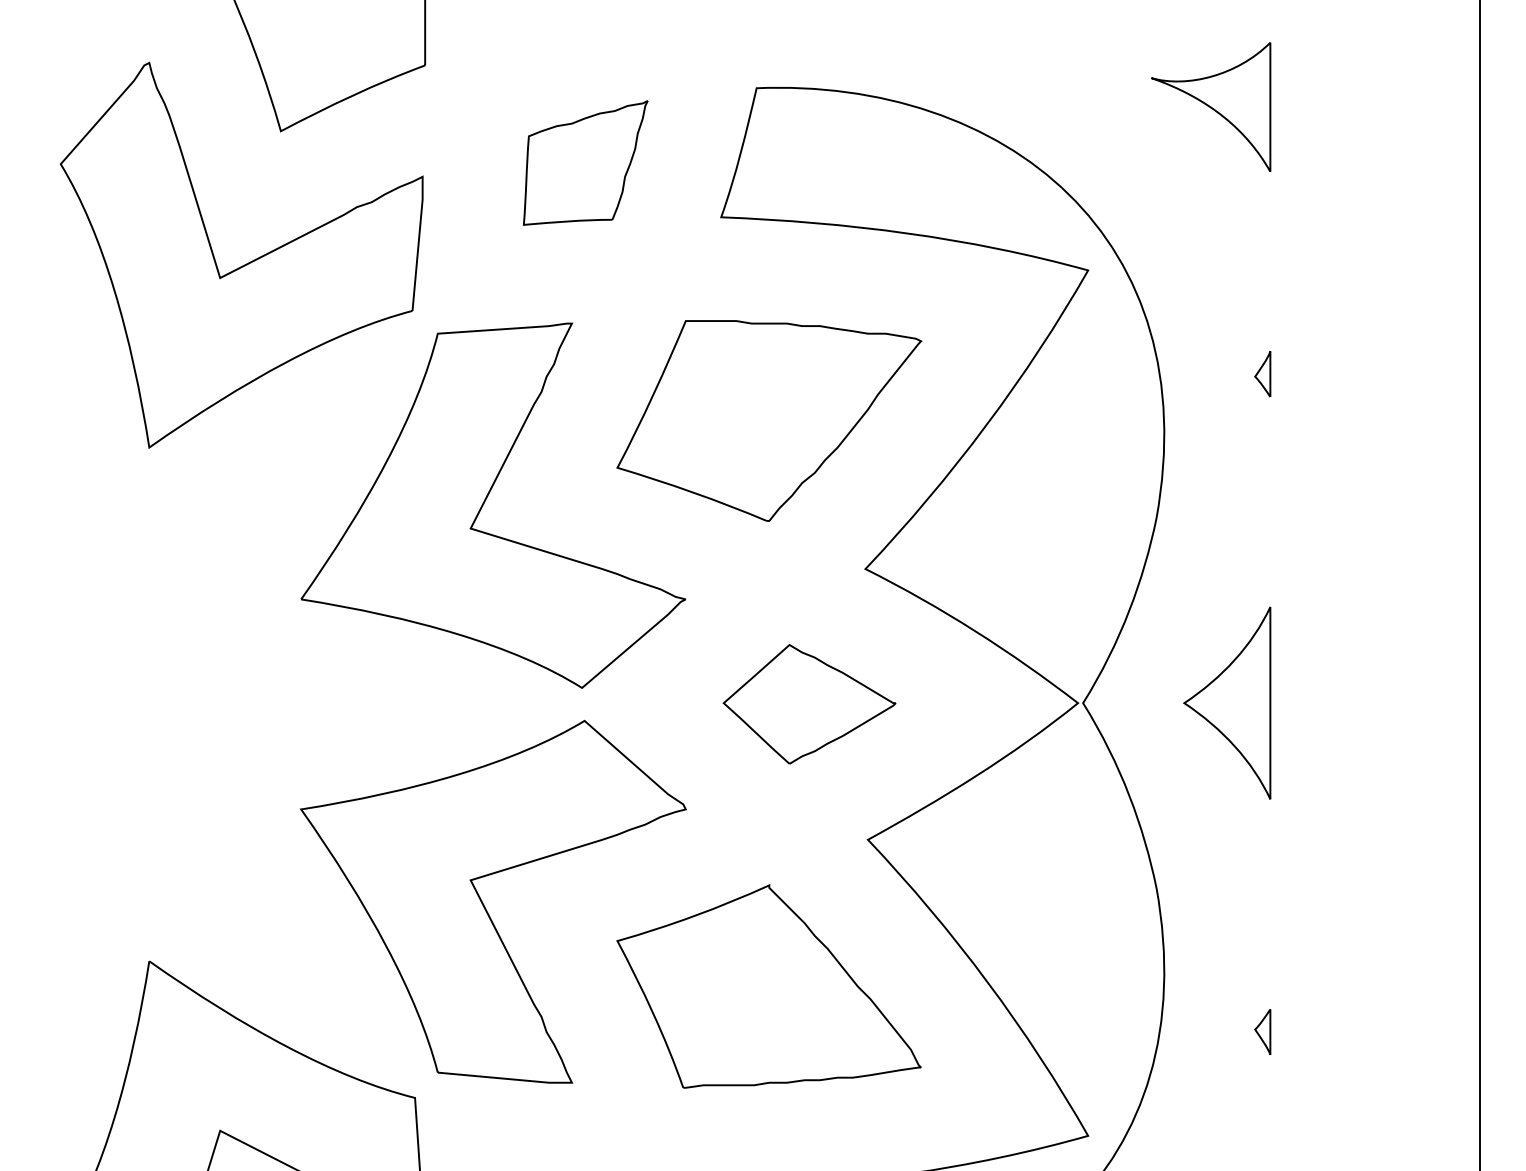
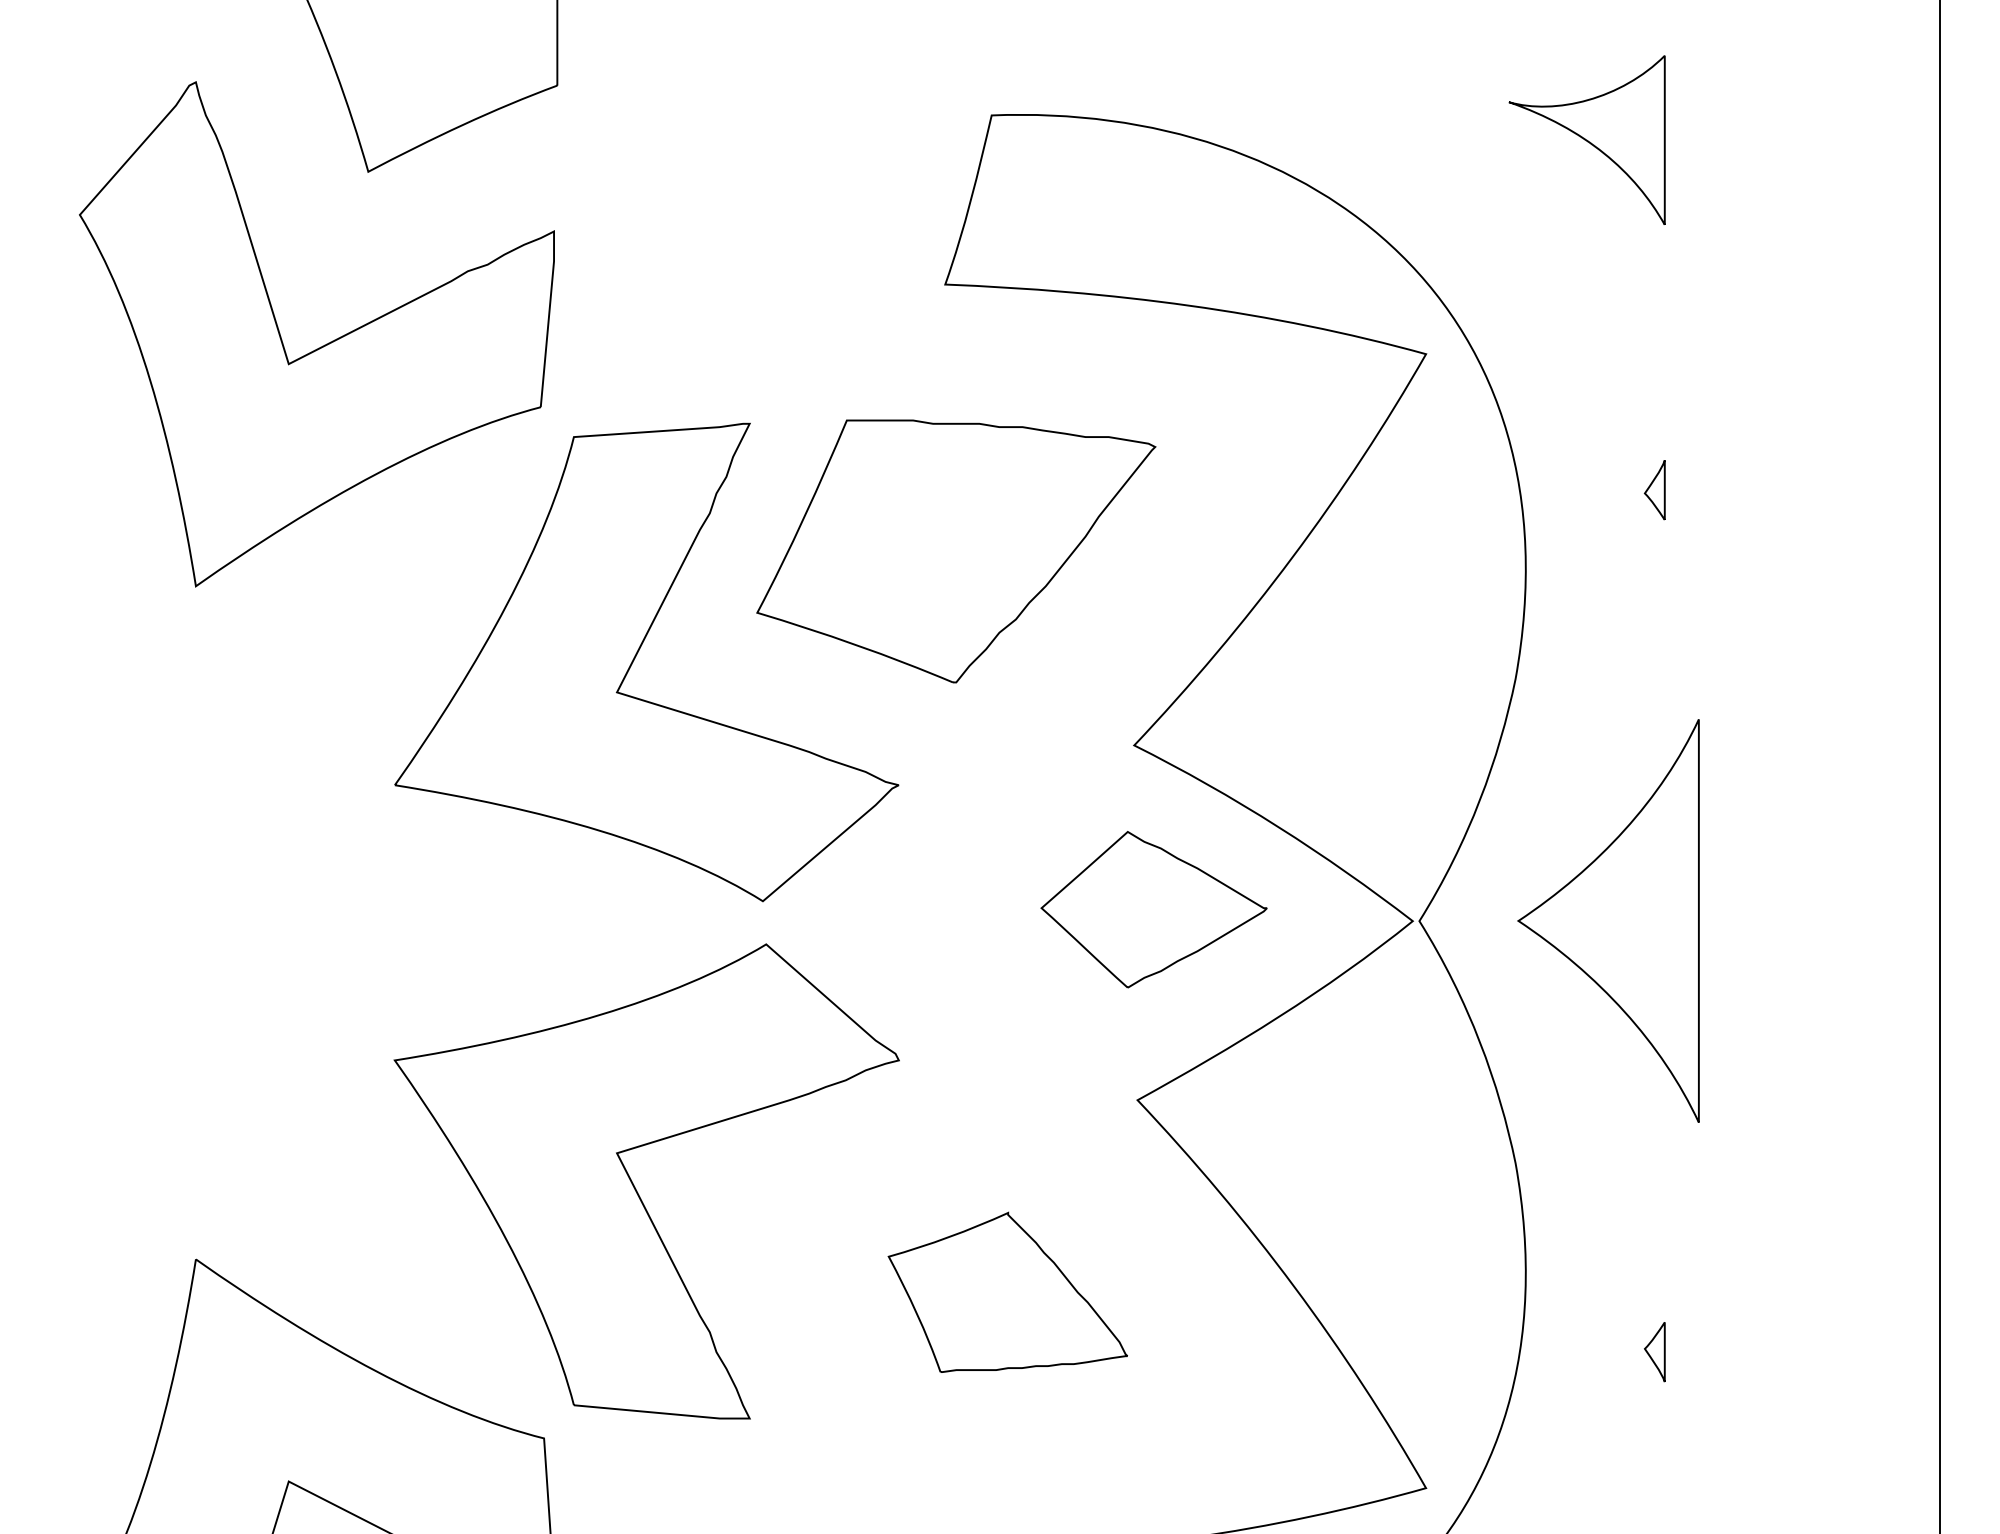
part: (585, 163) -> (767, 213), removed
part: (769, 421) -> (956, 551), moved
part: (1226, 703) -> (1607, 921), size x1.6
part: (809, 704) -> (1153, 909), moved
part: (768, 986) -> (1007, 1292), size x0.6

